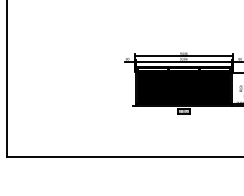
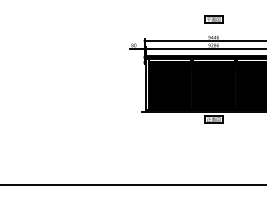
part: (183, 40) -> (213, 18), added

